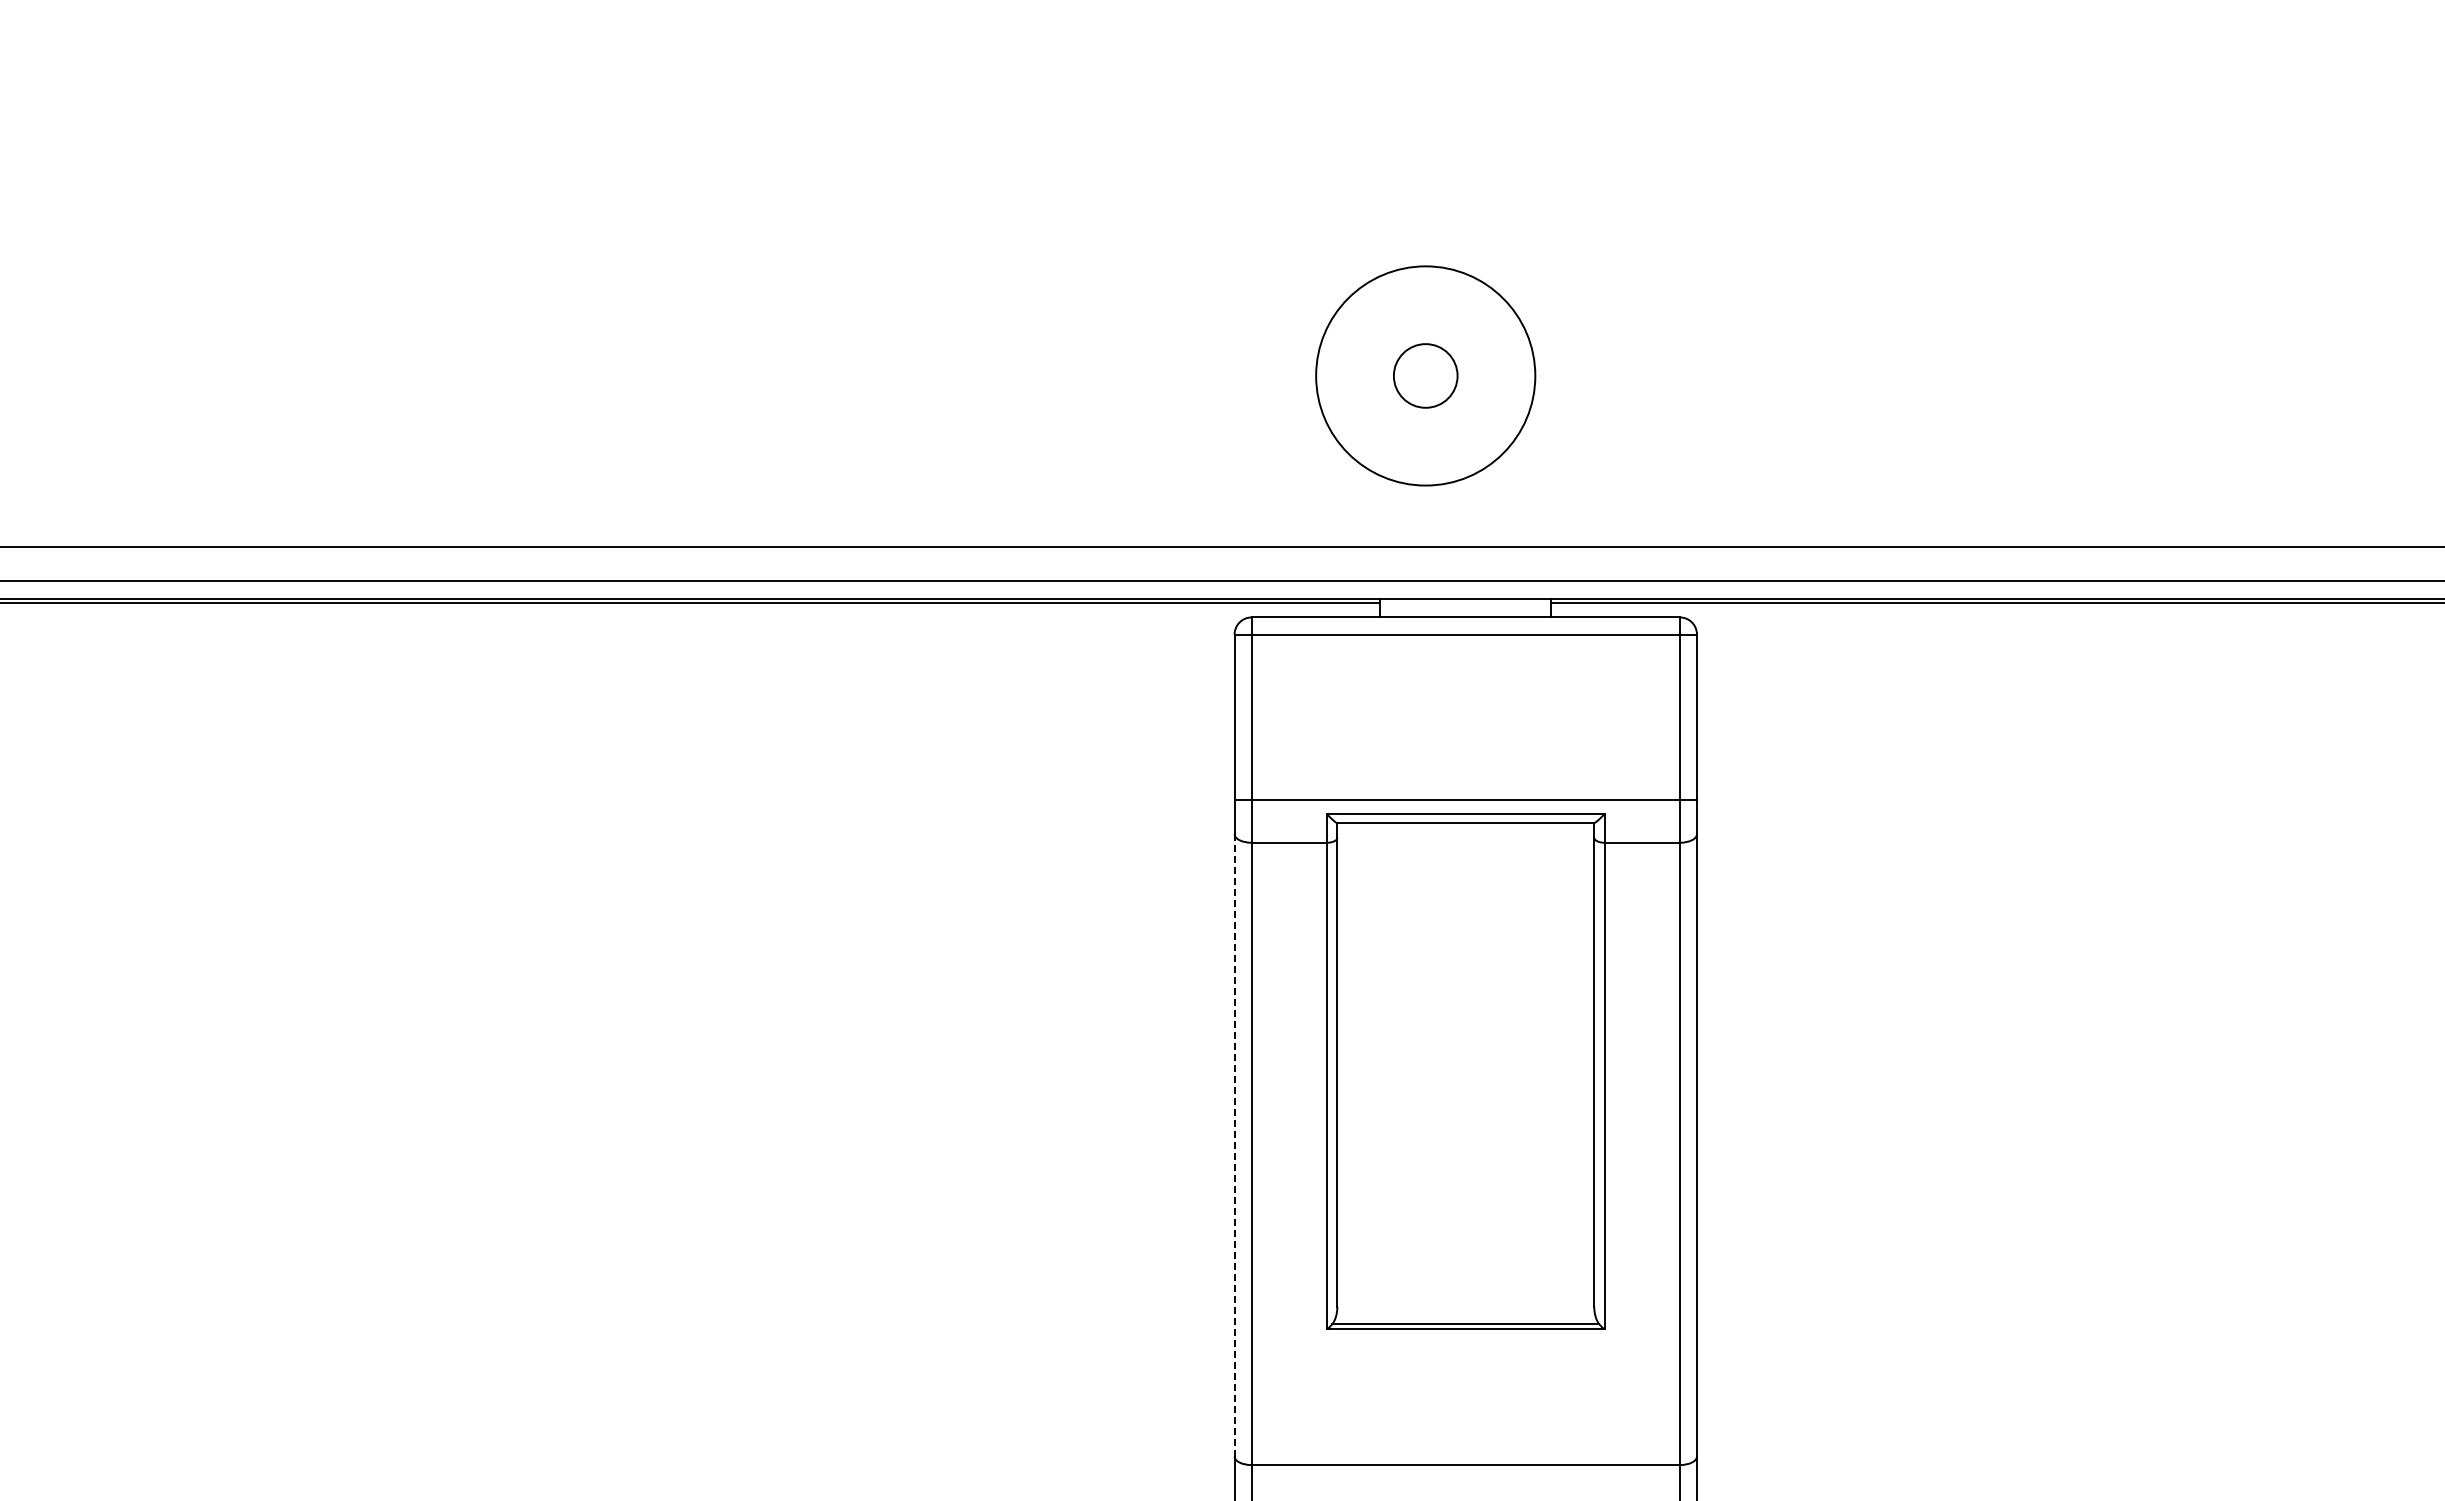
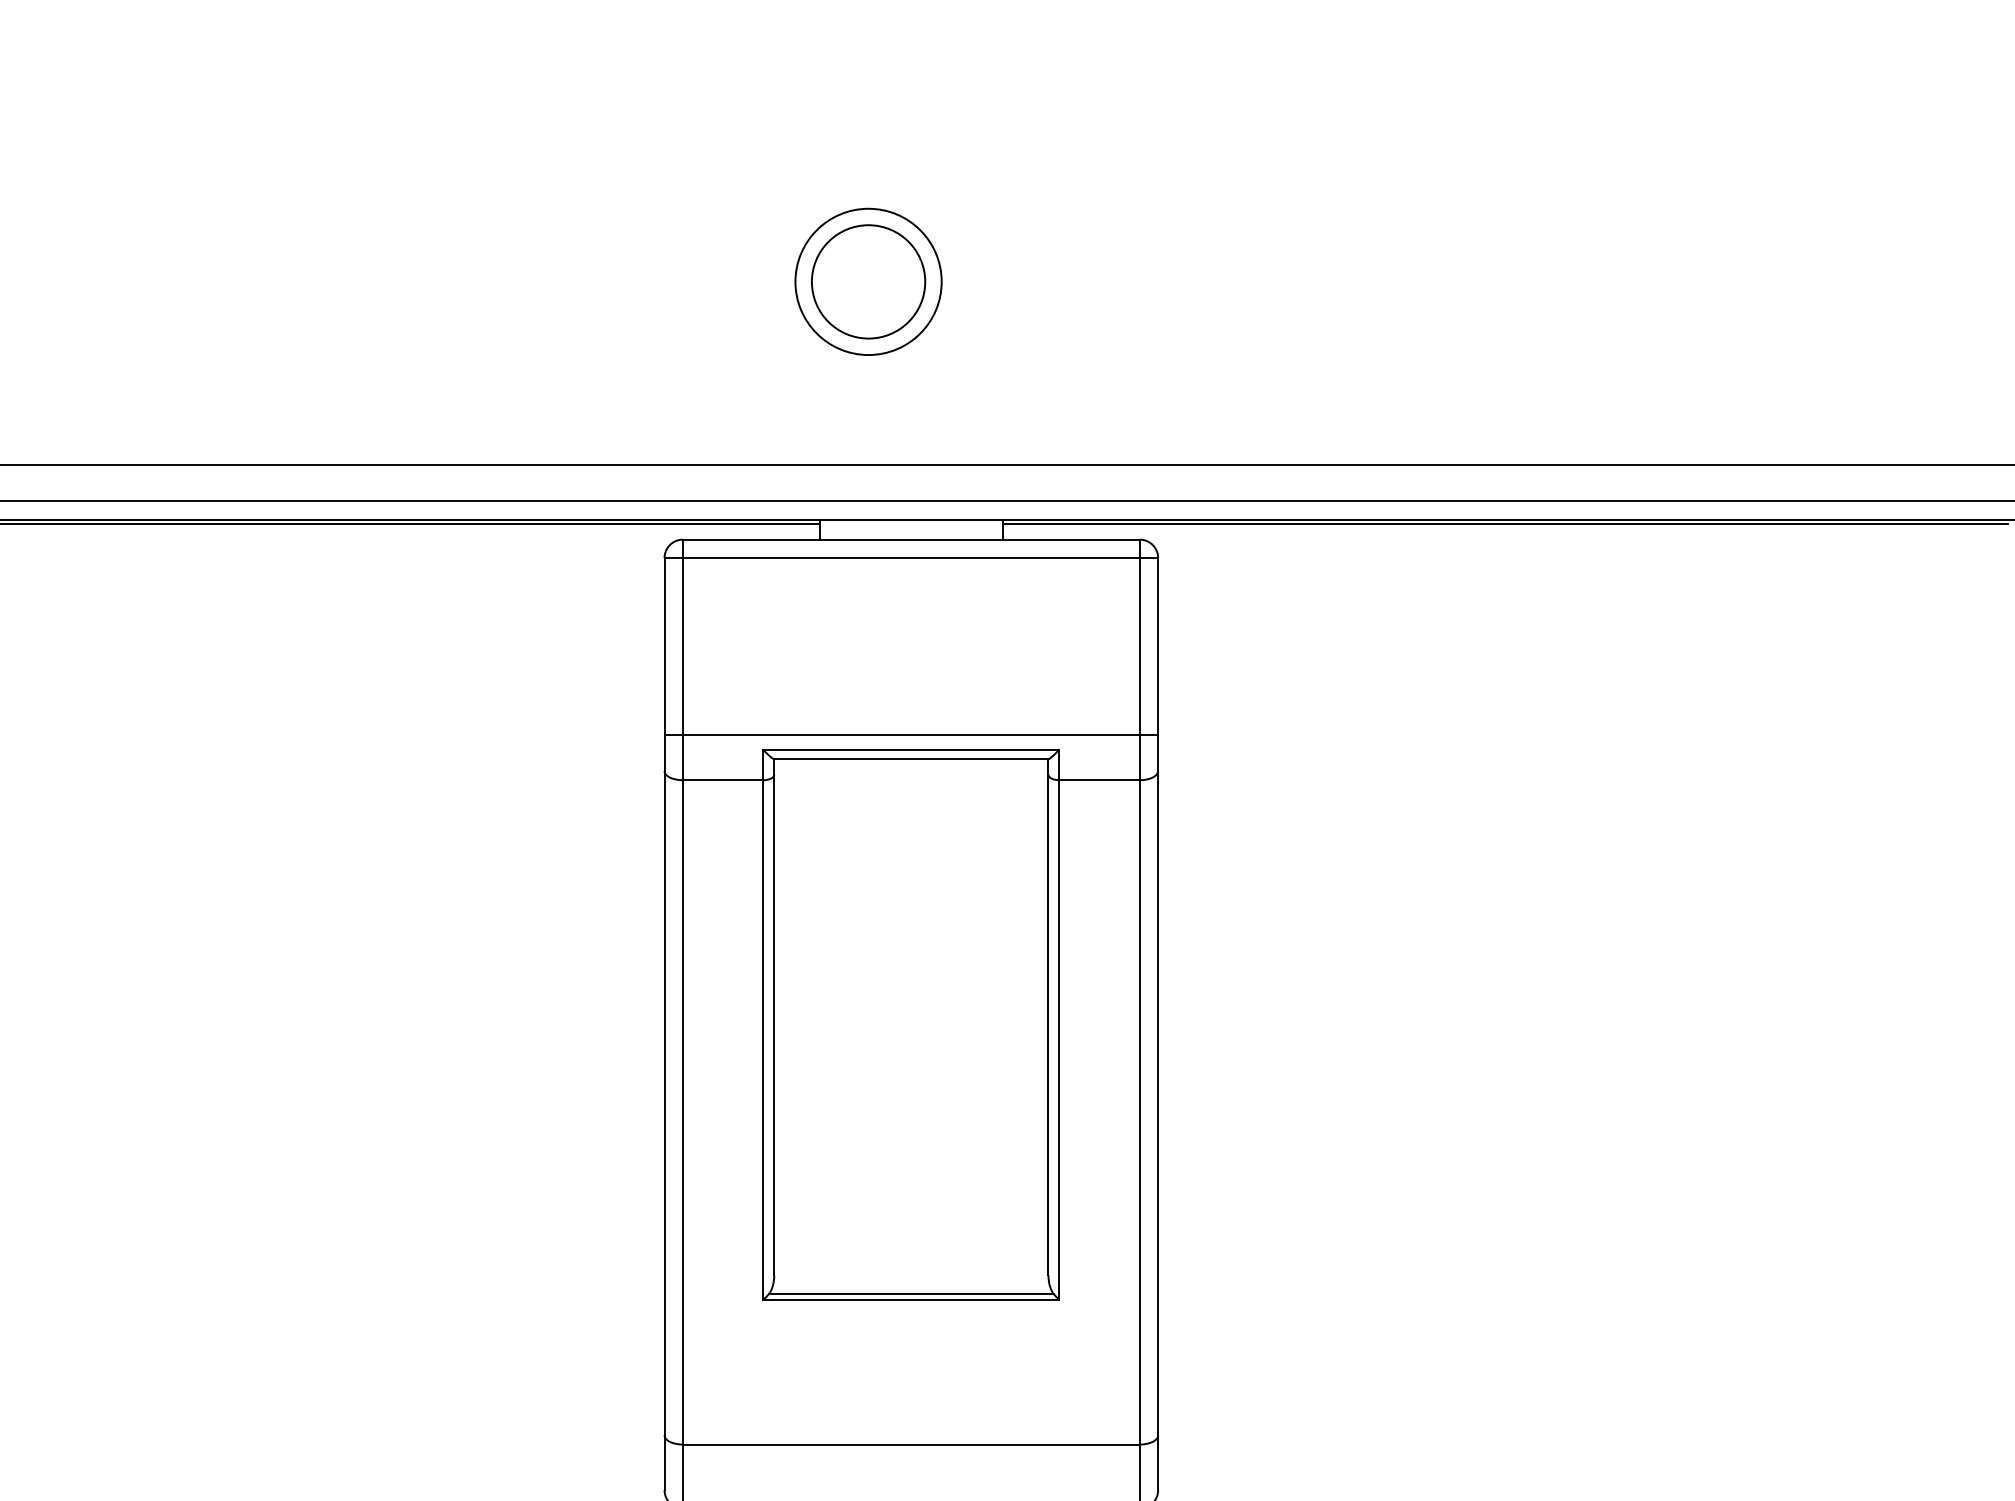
circle: (1425, 375) -> (868, 281), size x0.62
circle: (1425, 375) -> (868, 281), size x1.67
line: (1234, 1145) -> (664, 1103), dashed -> solid

